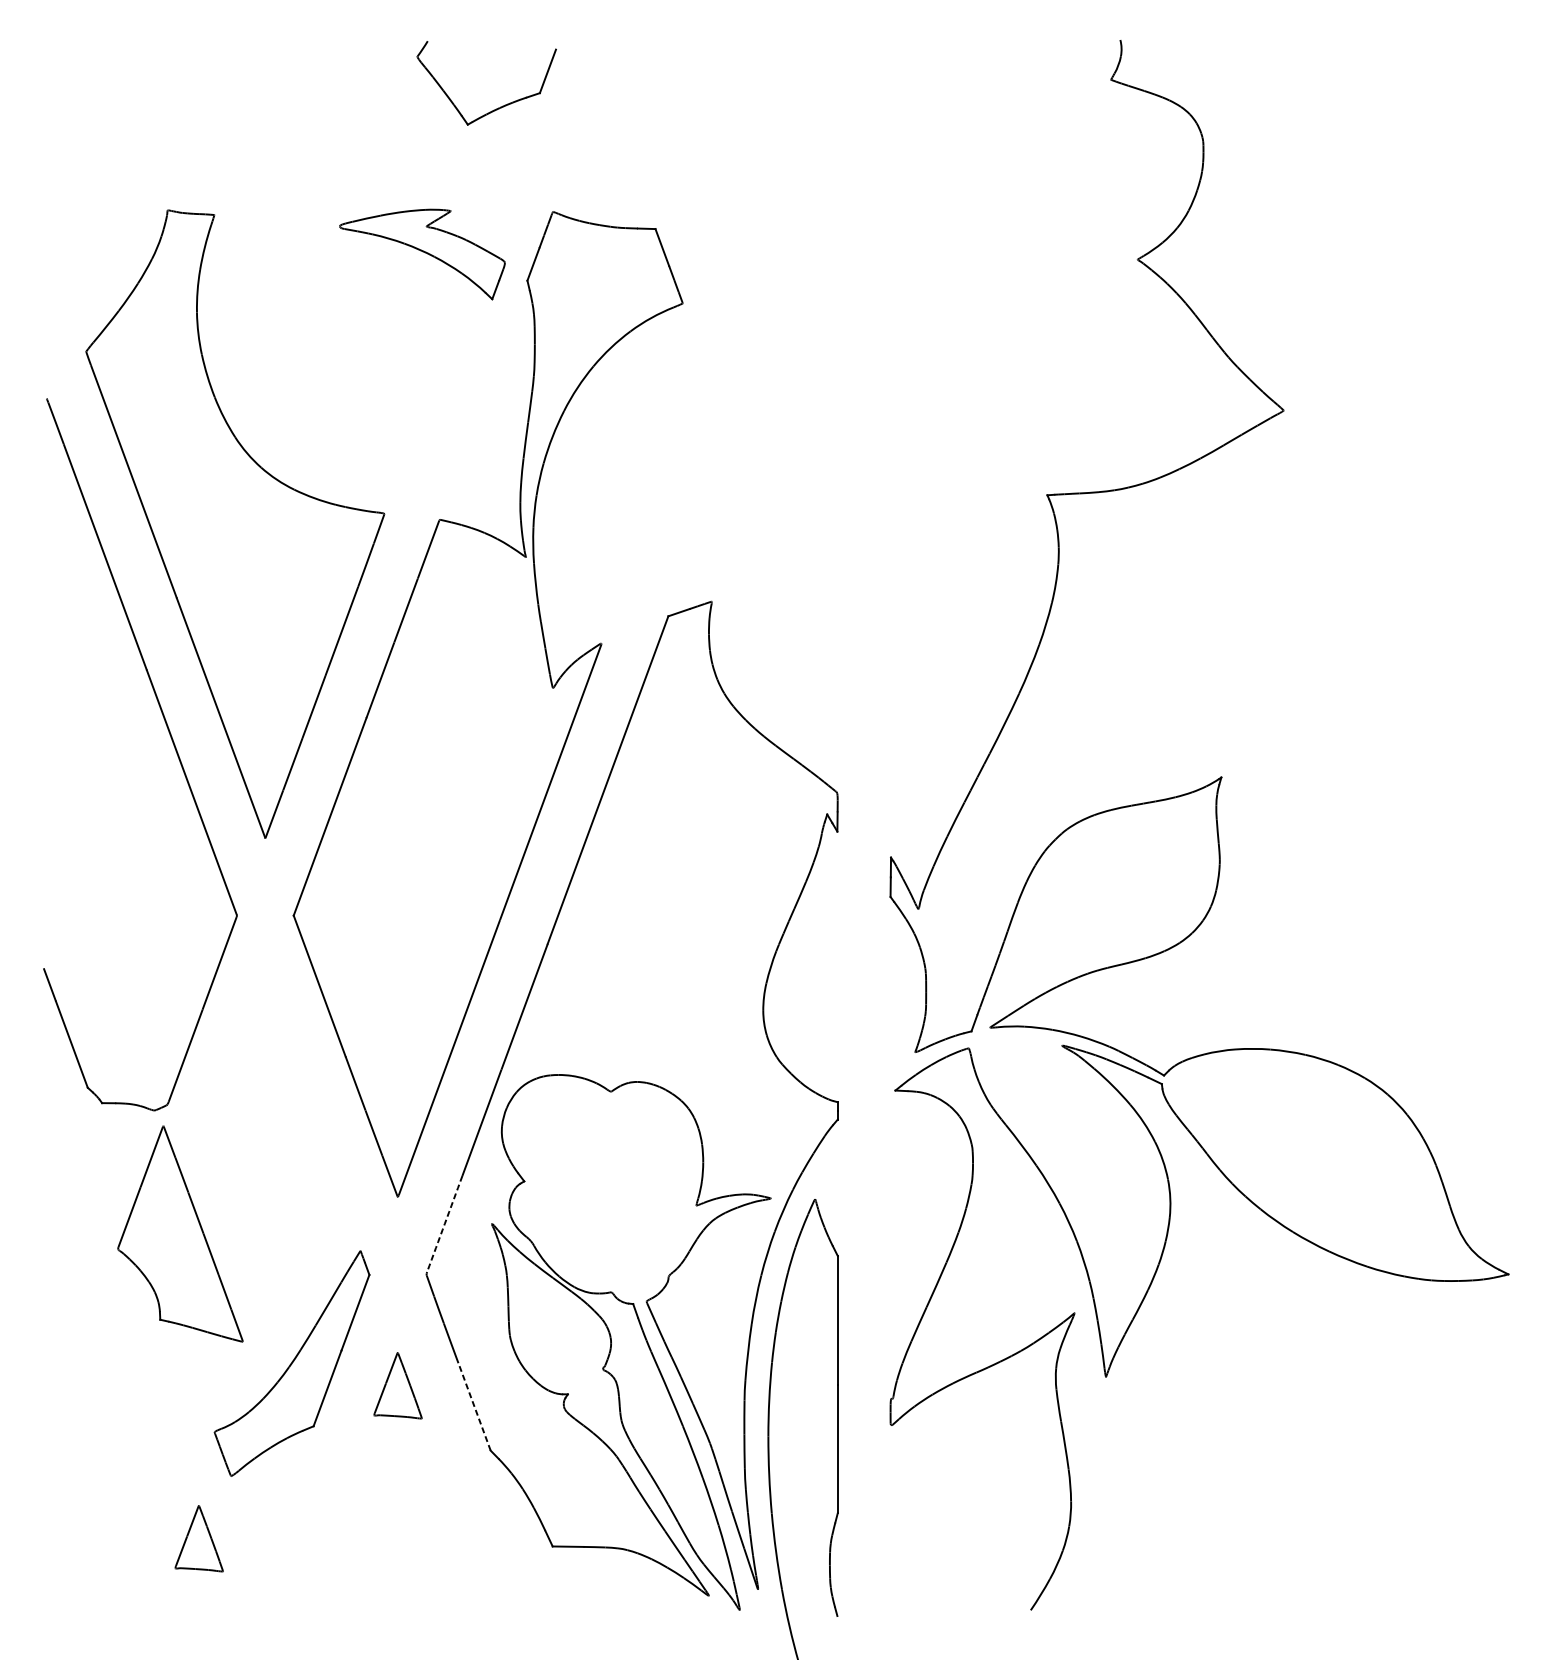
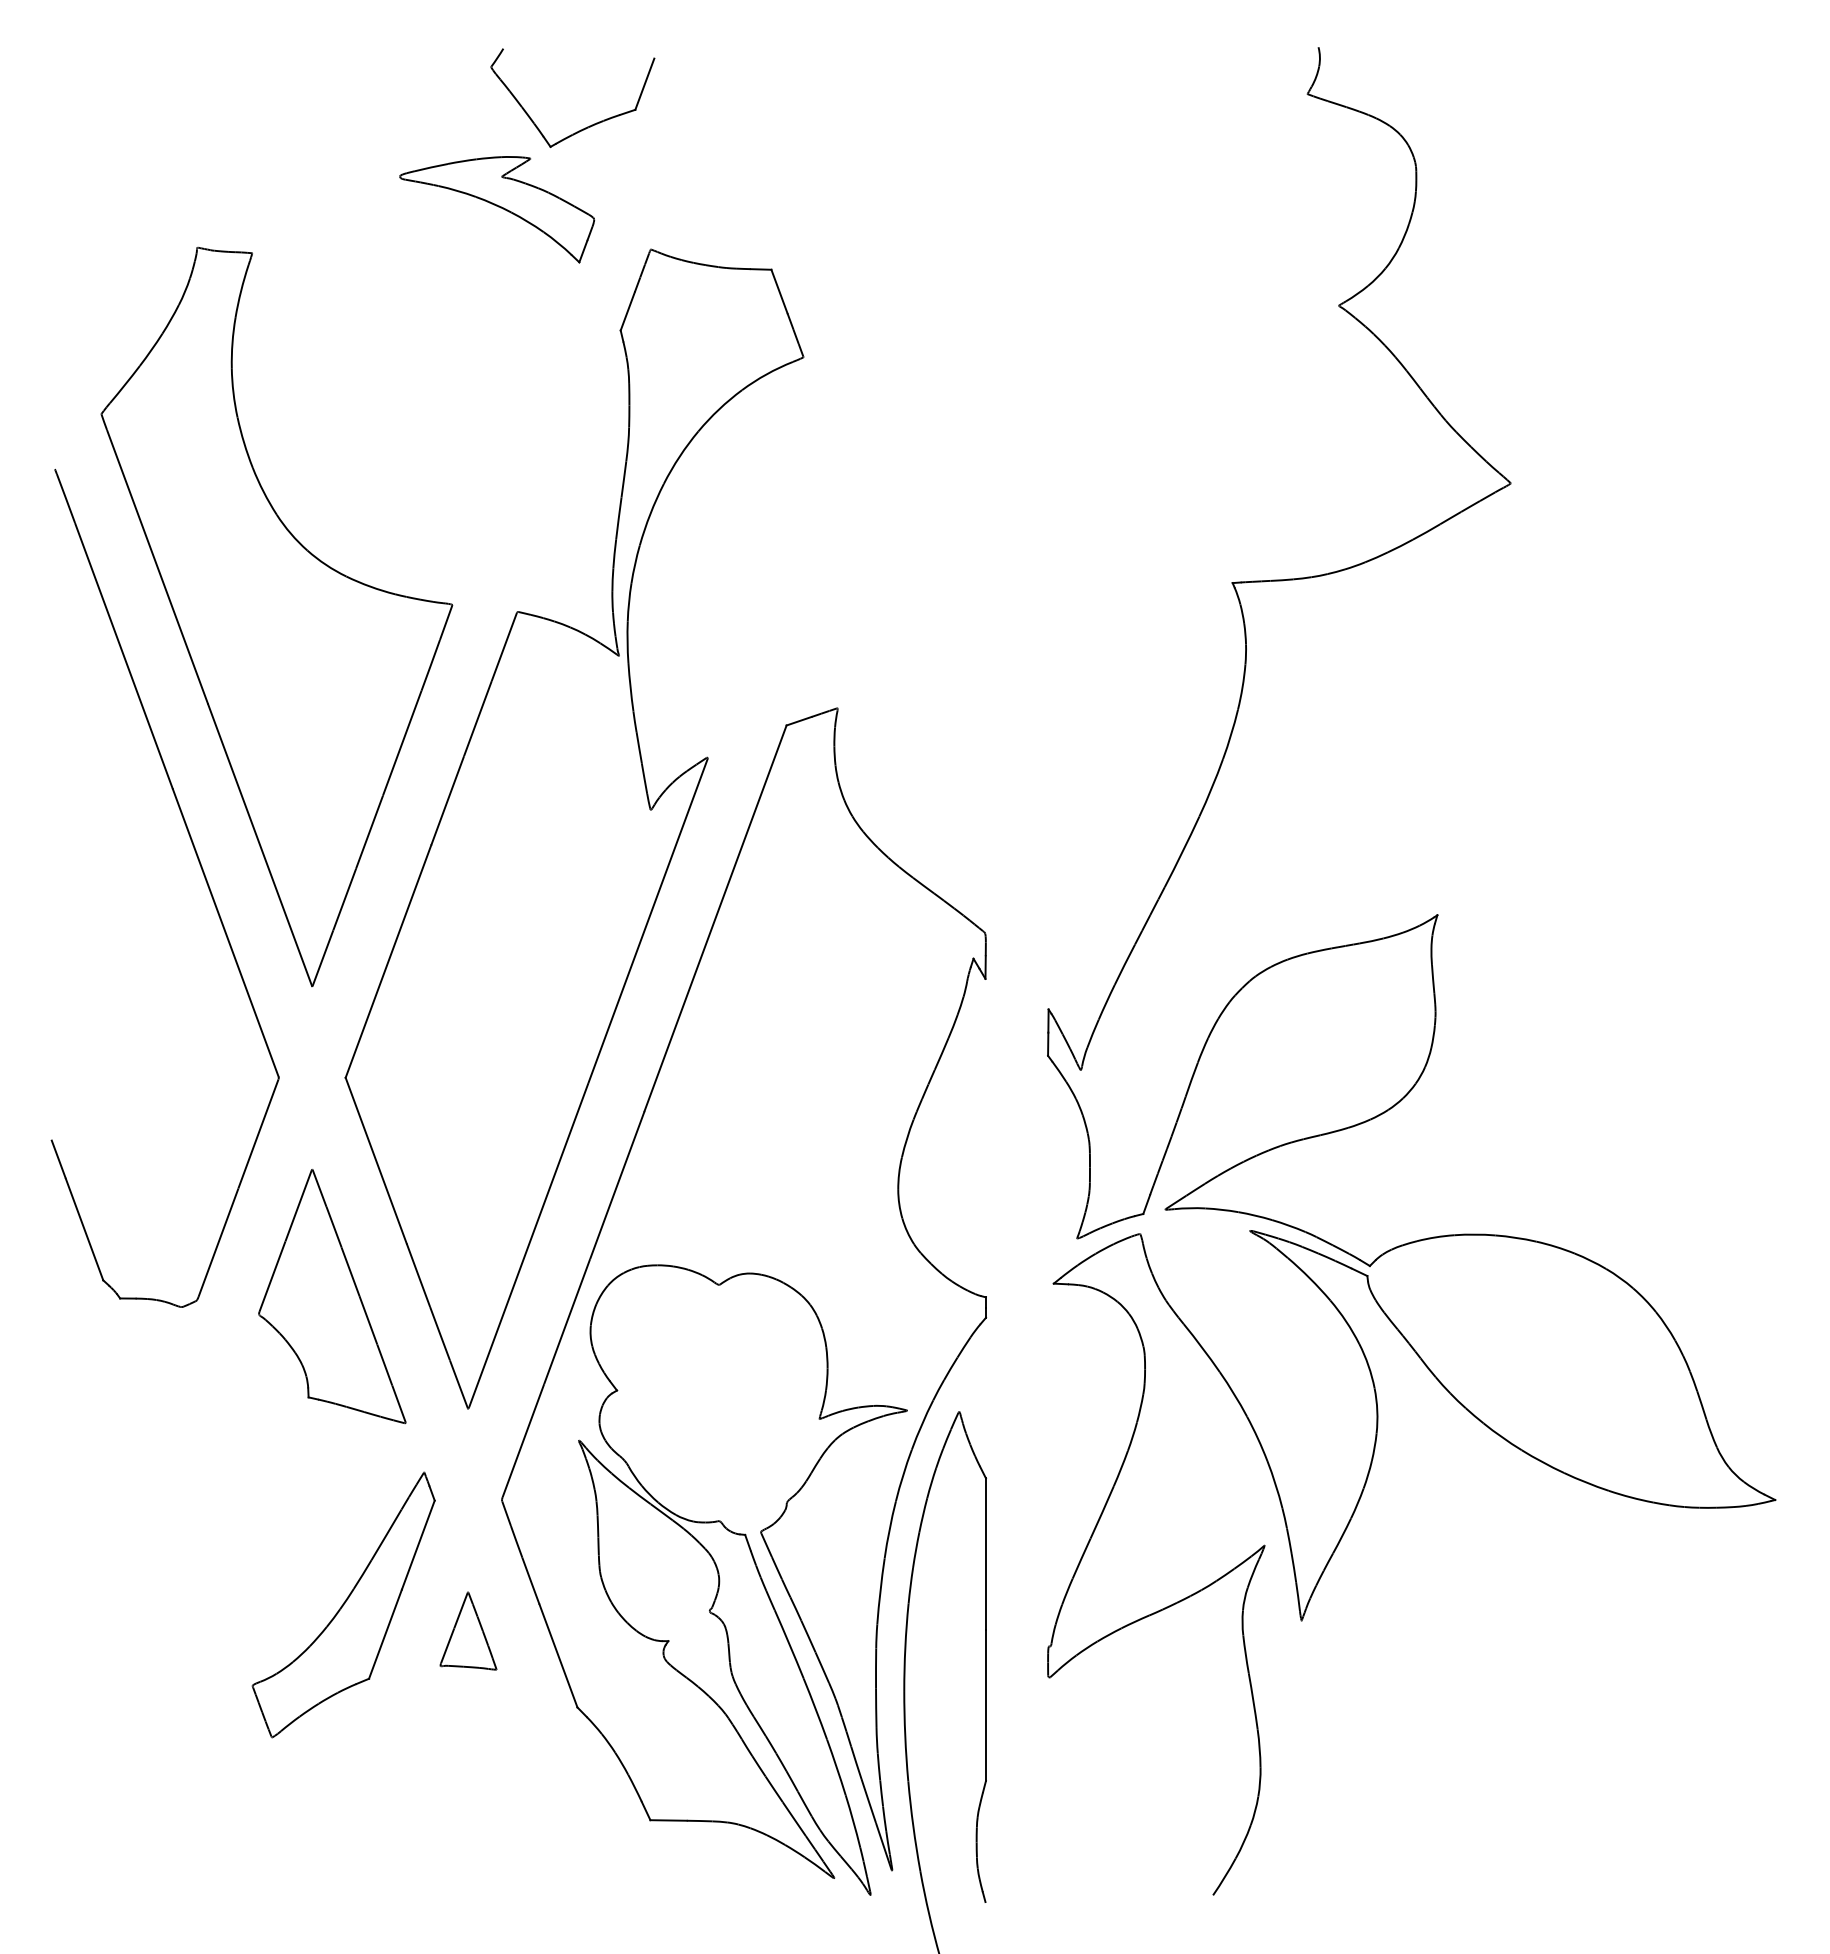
part: (422, 254) -> (497, 209), moved
arc: (444, 1223) -> (523, 1440), dashed -> solid
part: (180, 1234) -> (332, 1296), moved
line: (474, 1406) -> (558, 1655), dashed -> solid
part: (199, 1538) -> (234, 1810), removed

